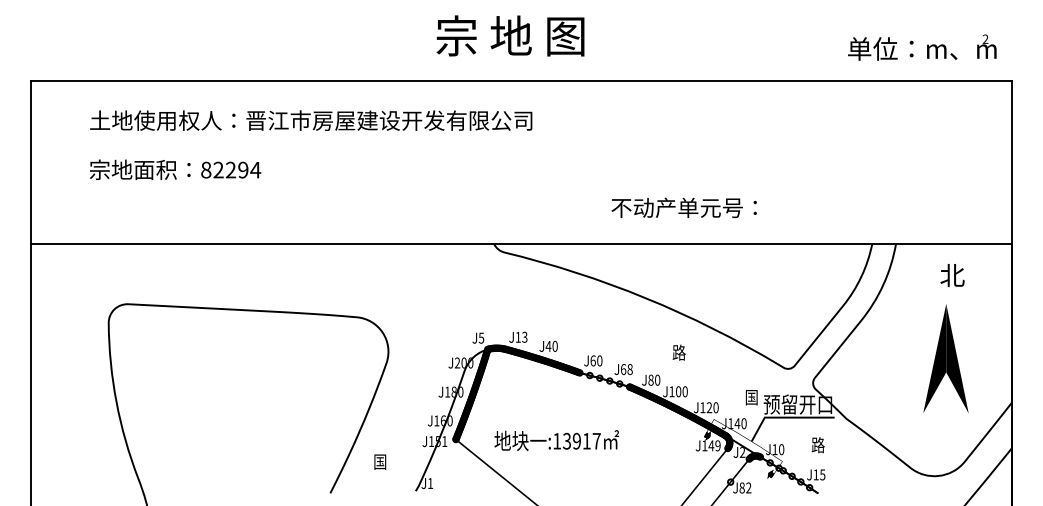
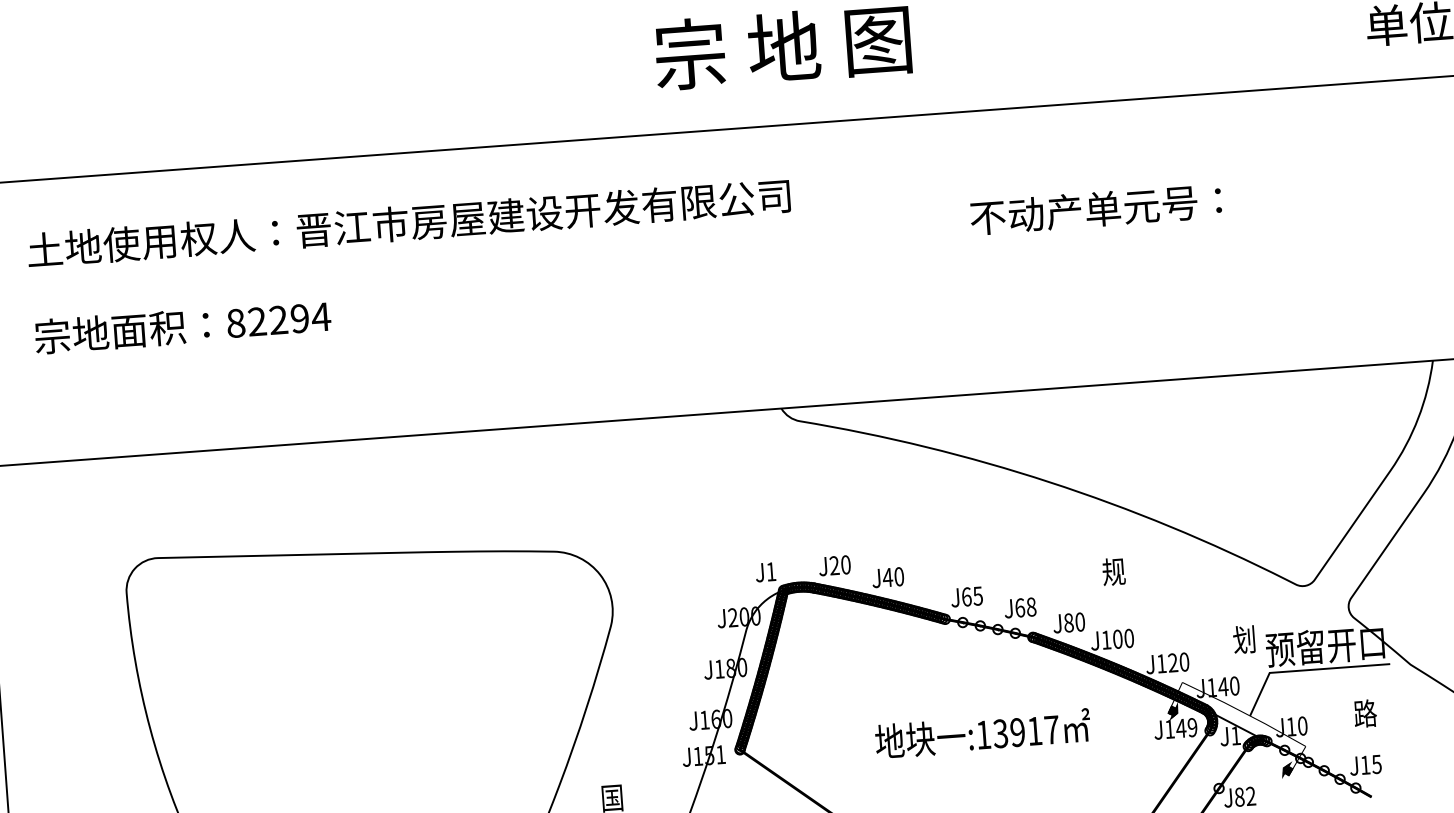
text: (311, 120) -> (409, 222), moved
text: (175, 169) -> (182, 326), moved
text: (683, 207) -> (1094, 208), moved
text: (521, 336) -> (839, 563), J13 -> J20
text: (481, 337) -> (771, 570), J5 -> J1
text: (678, 352) -> (1112, 571), 路 -> 规
text: (599, 360) -> (977, 595), J60 -> J65
text: (751, 397) -> (1244, 639), 国 -> 划
text: (556, 440) -> (982, 733), moved
text: (742, 452) -> (1235, 735), J2 -> J1

